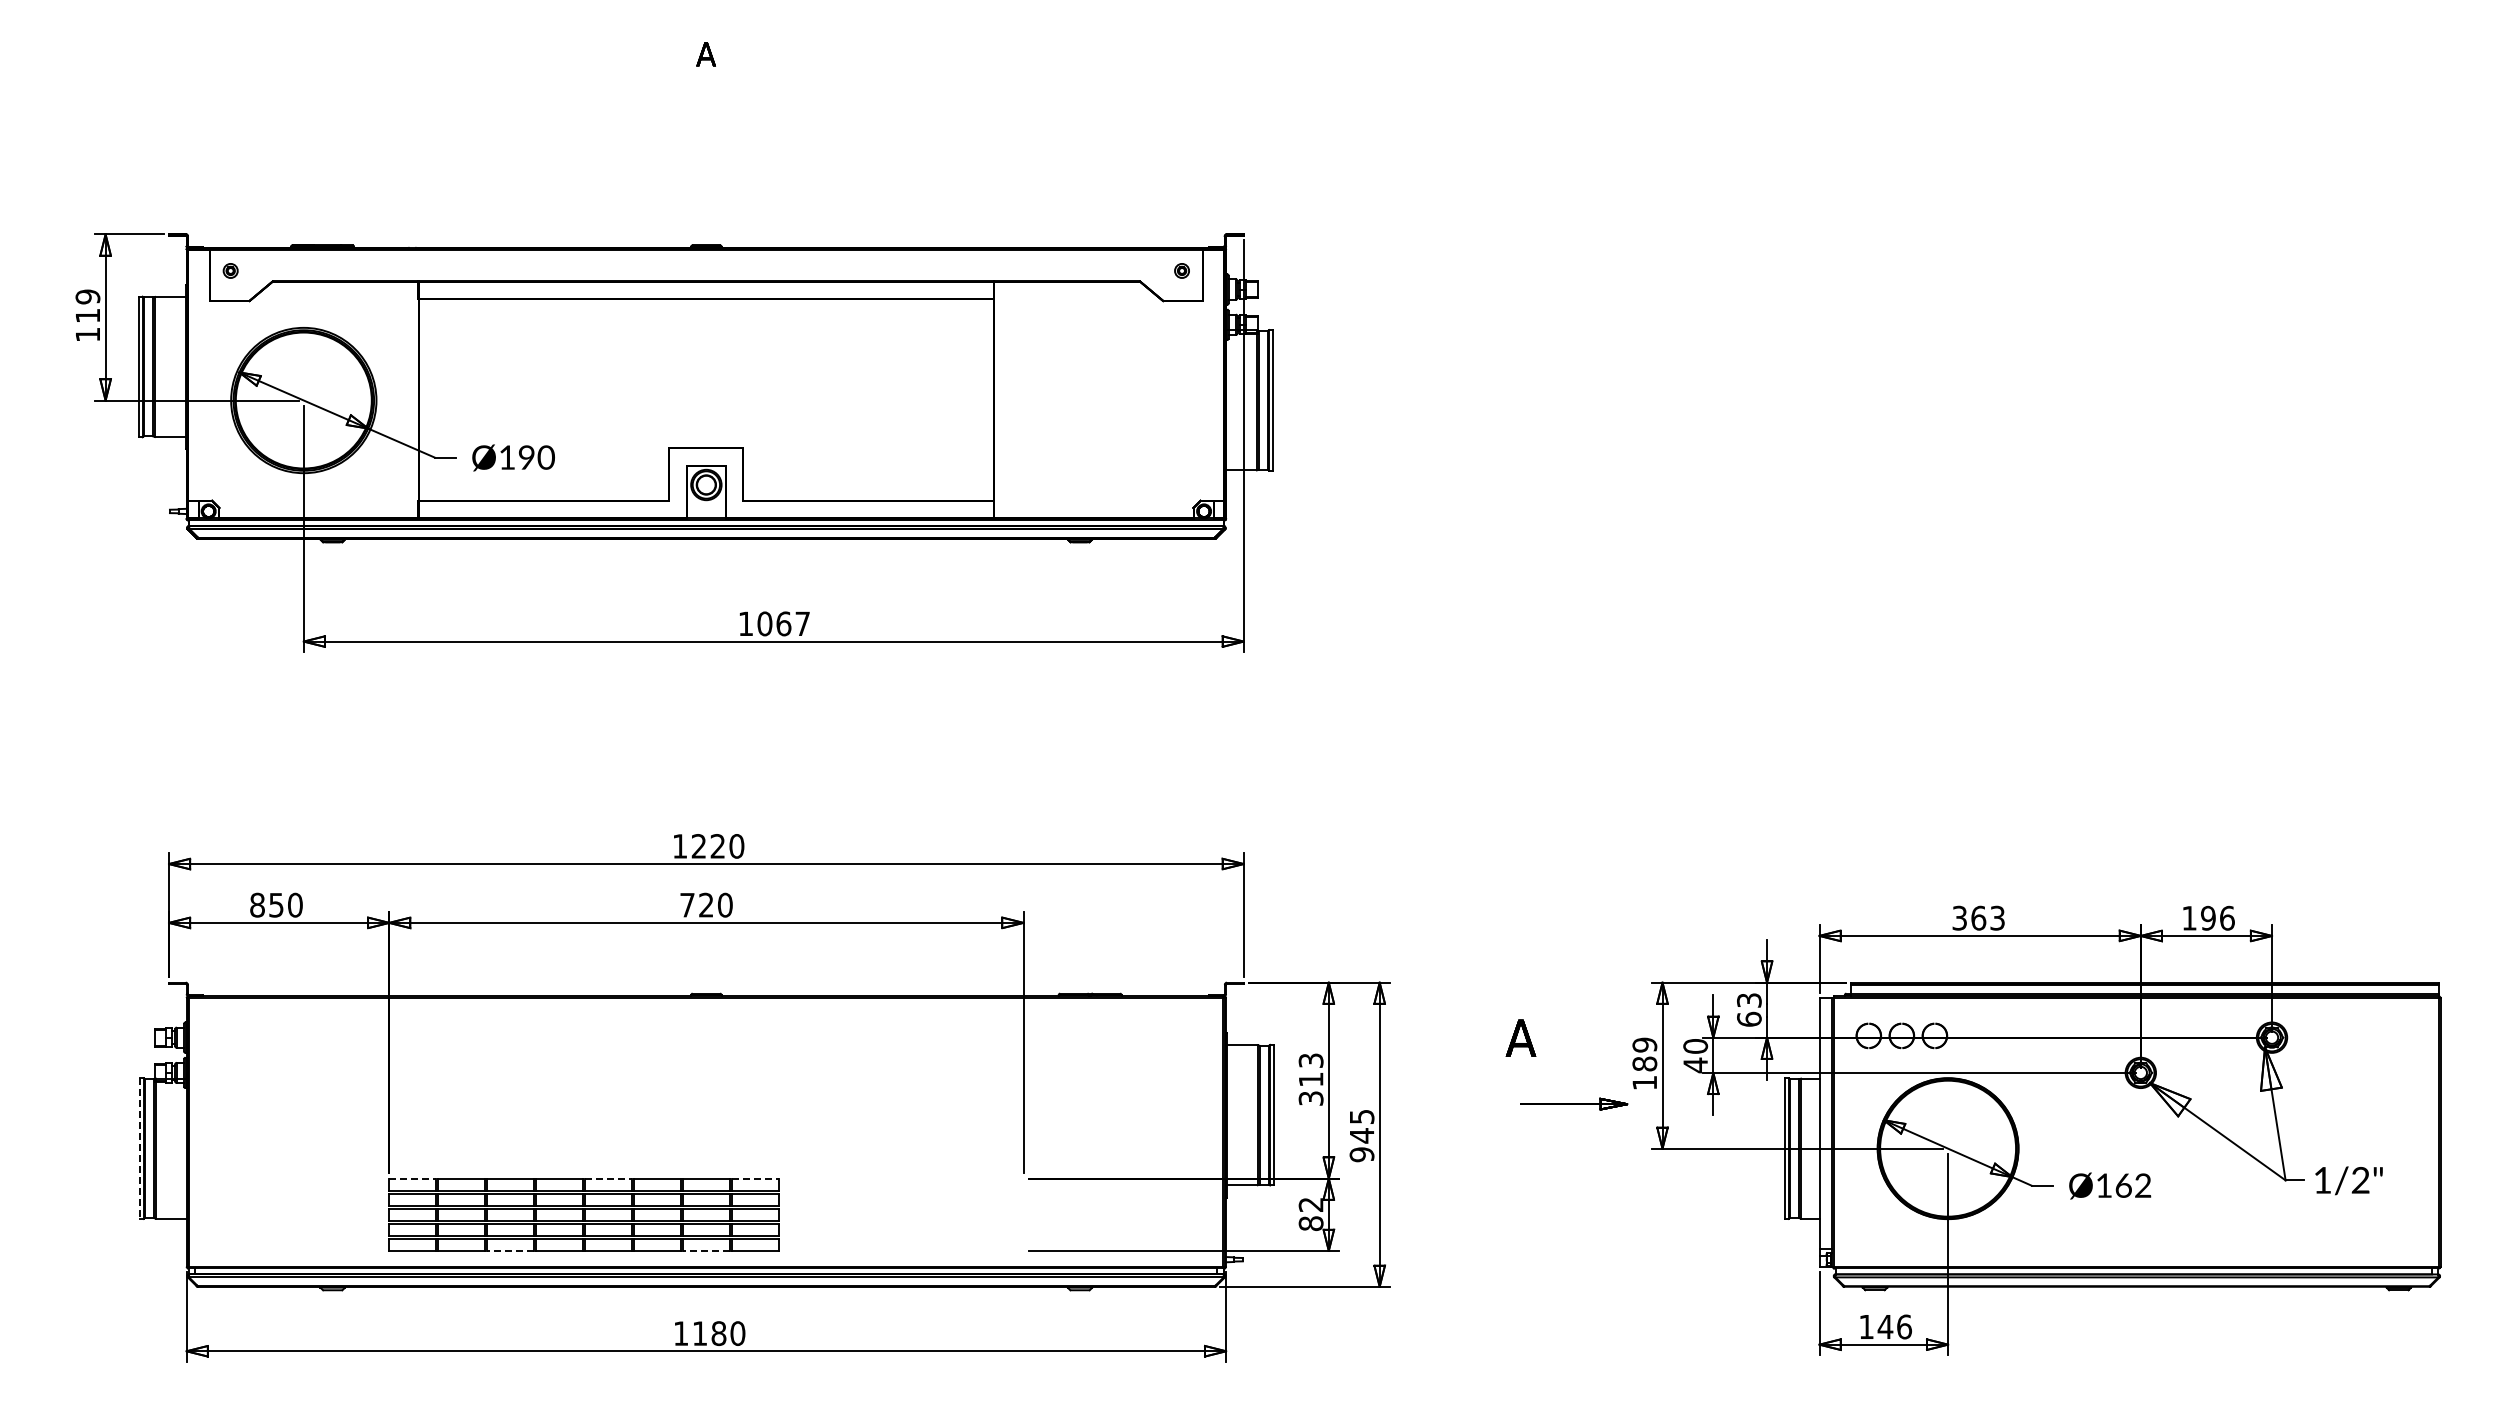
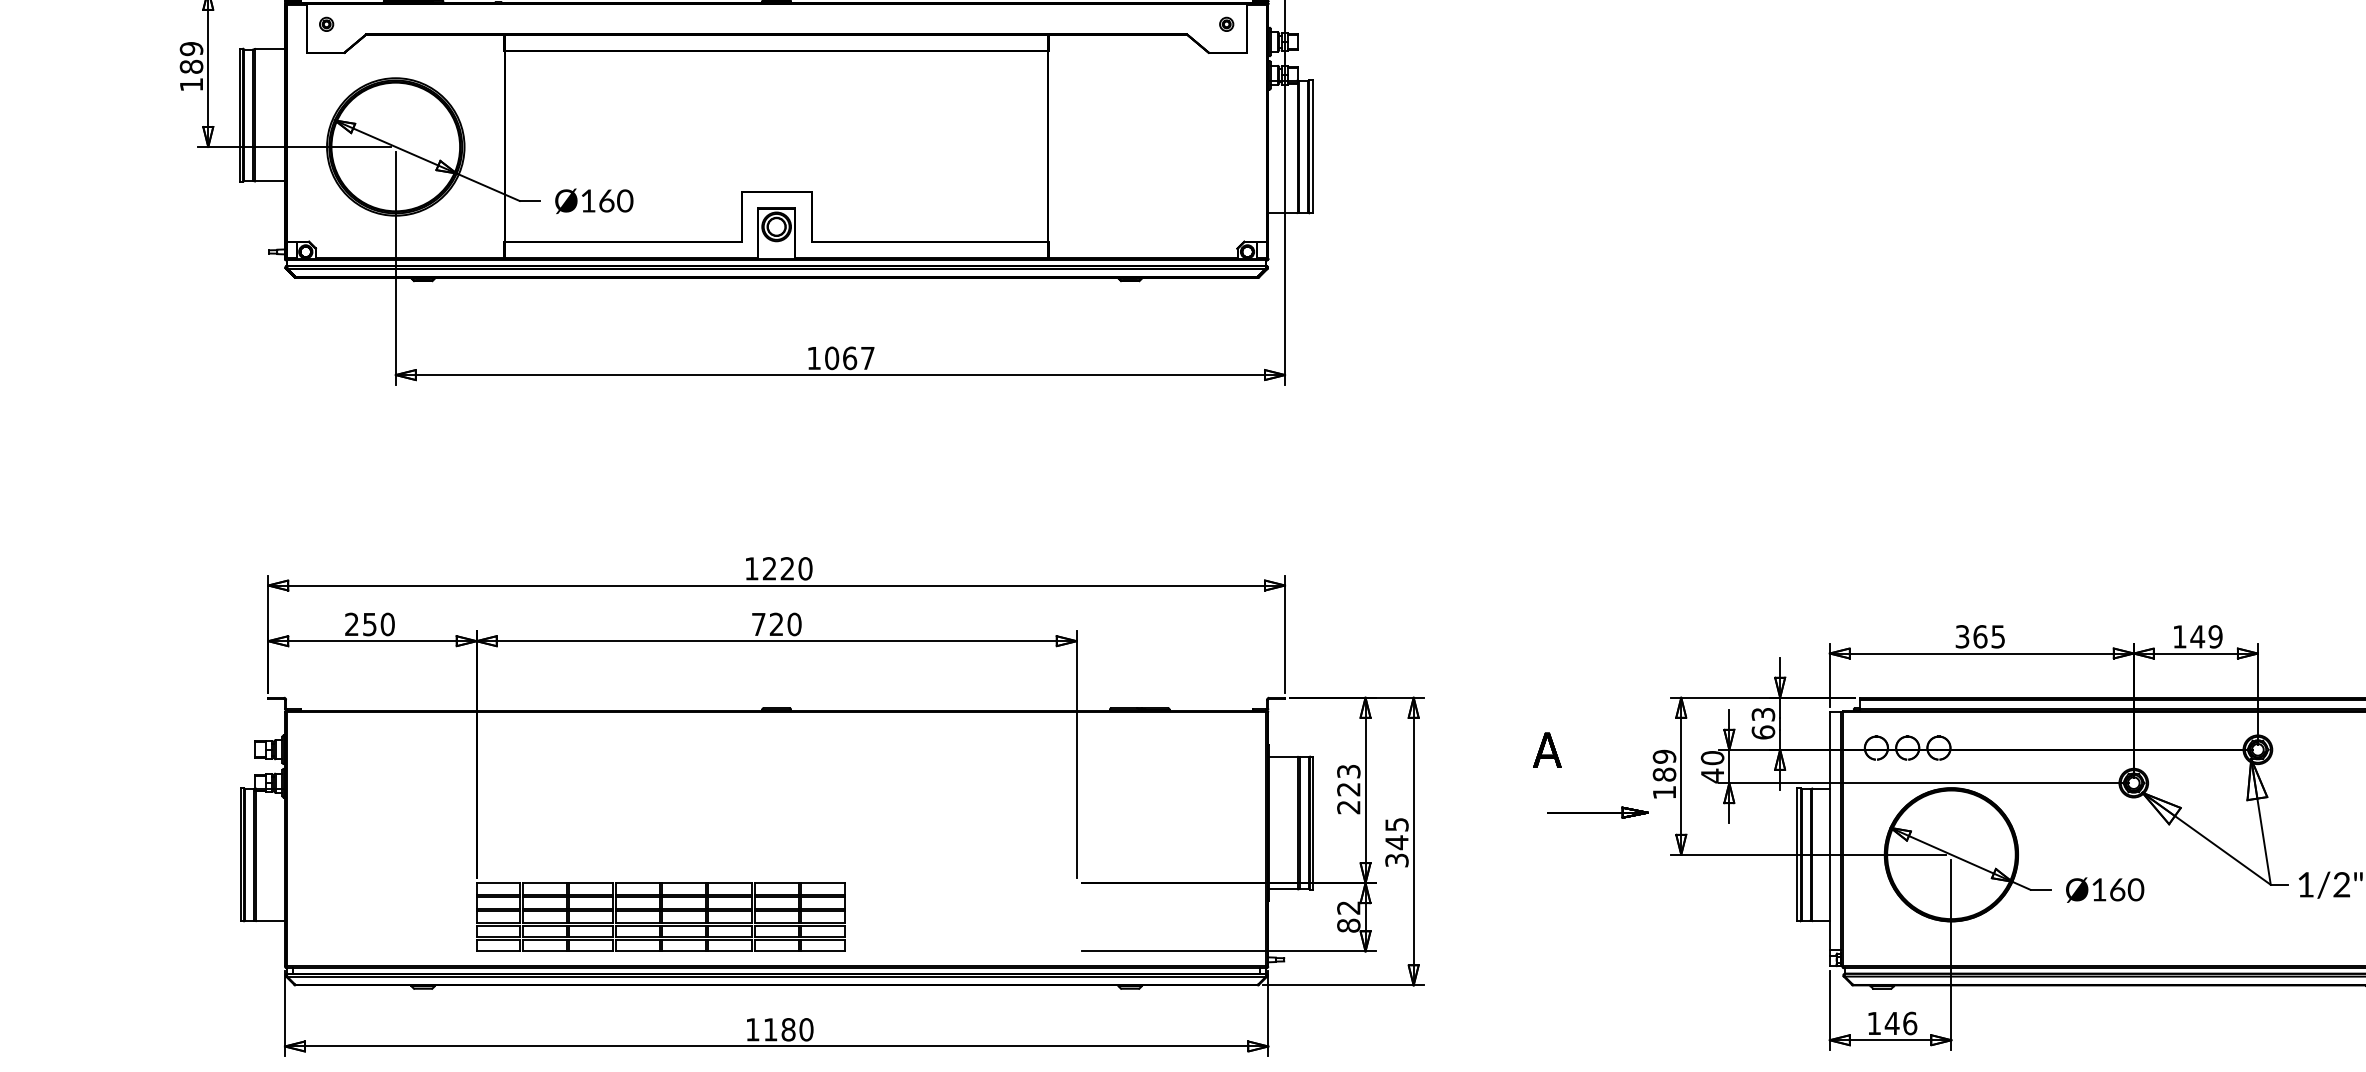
text: (87, 315) -> (191, 66), 119 -> 189
text: (526, 457) -> (606, 200), Ø190 -> Ø160
text: (257, 904) -> (351, 623), 850 -> 250
text: (1997, 917) -> (1998, 636), 363 -> 365
text: (2217, 917) -> (2206, 636), 196 -> 149
text: (1310, 1089) -> (1348, 798), 313 -> 223
line: (139, 1149) -> (240, 855), dashed -> solid
text: (1361, 1154) -> (1396, 860), 945 -> 345
line: (412, 1178) -> (498, 883), dashed -> solid
line: (608, 1178) -> (684, 883), dashed -> solid
line: (755, 1178) -> (823, 883), dashed -> solid
text: (2142, 1185) -> (2135, 889), Ø162 -> Ø160
line: (509, 1250) -> (590, 951), dashed -> solid
line: (705, 1250) -> (775, 951), dashed -> solid

